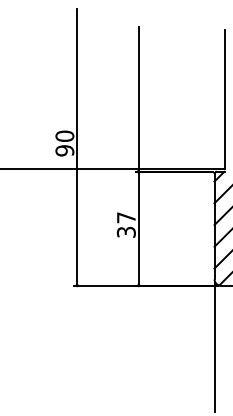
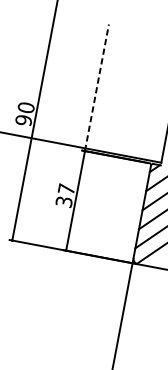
line: (138, 99) -> (96, 87), solid -> dashed

